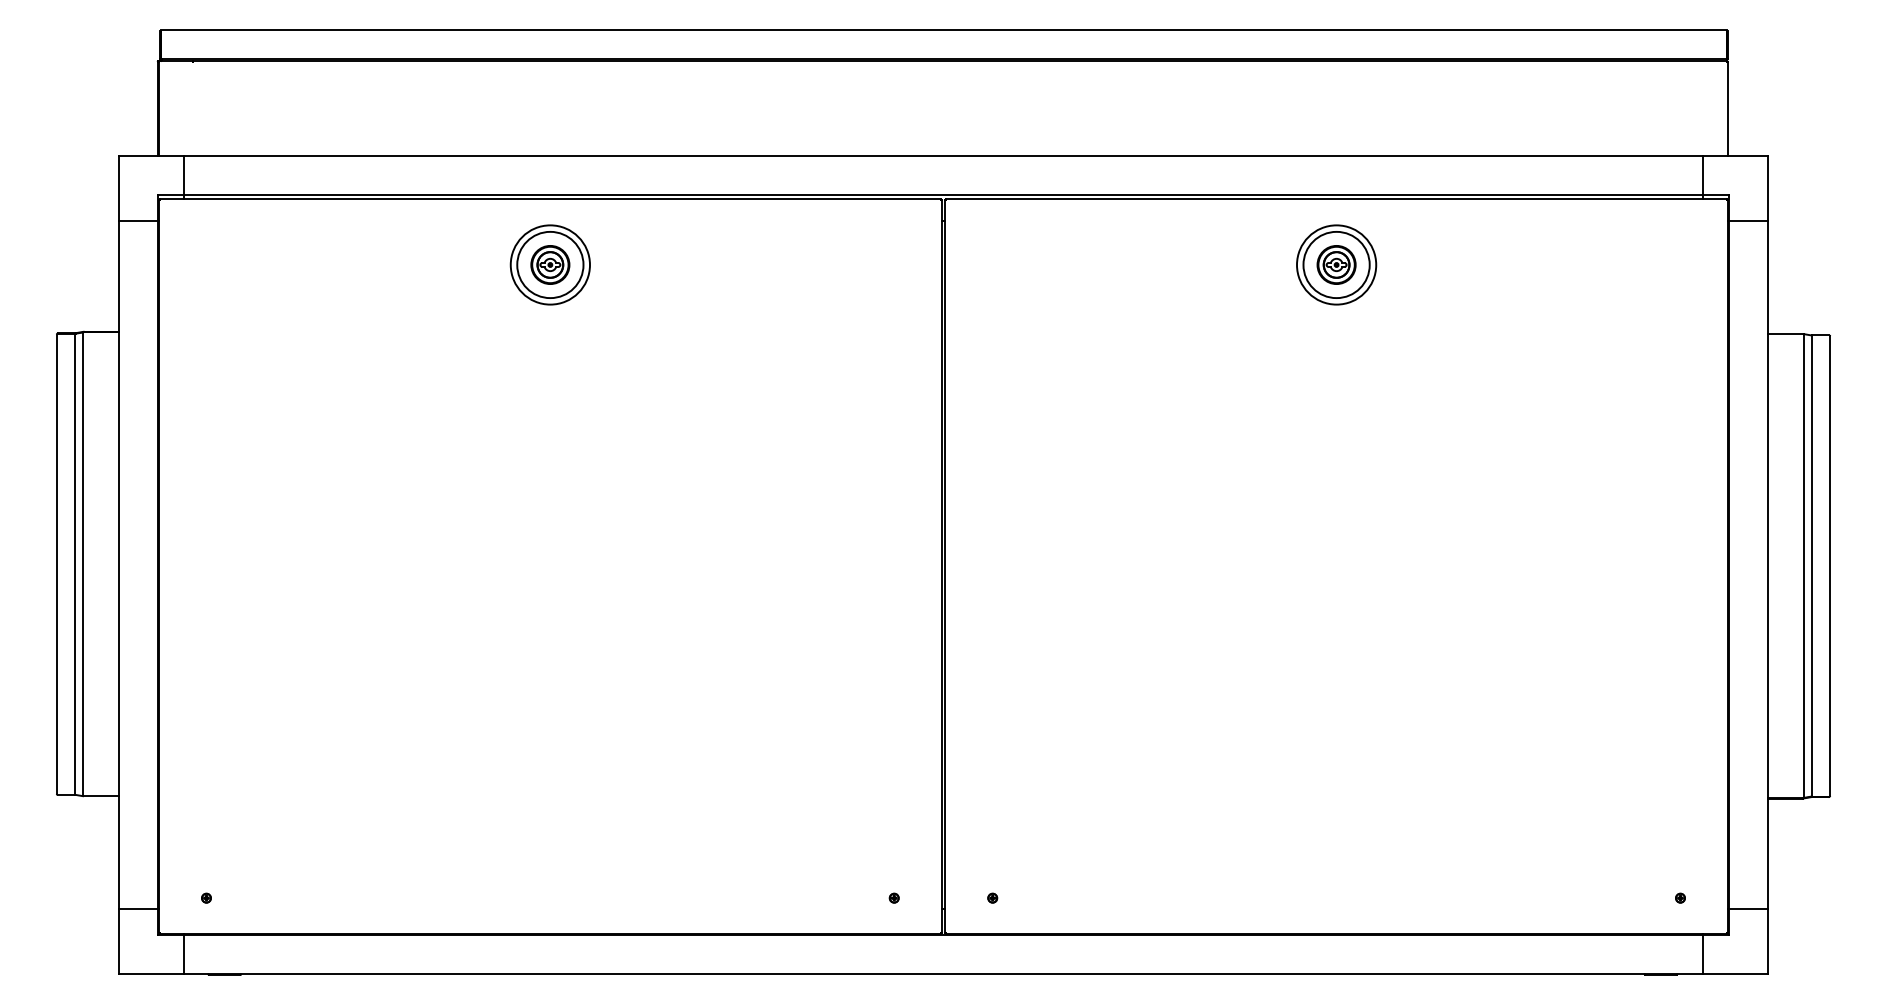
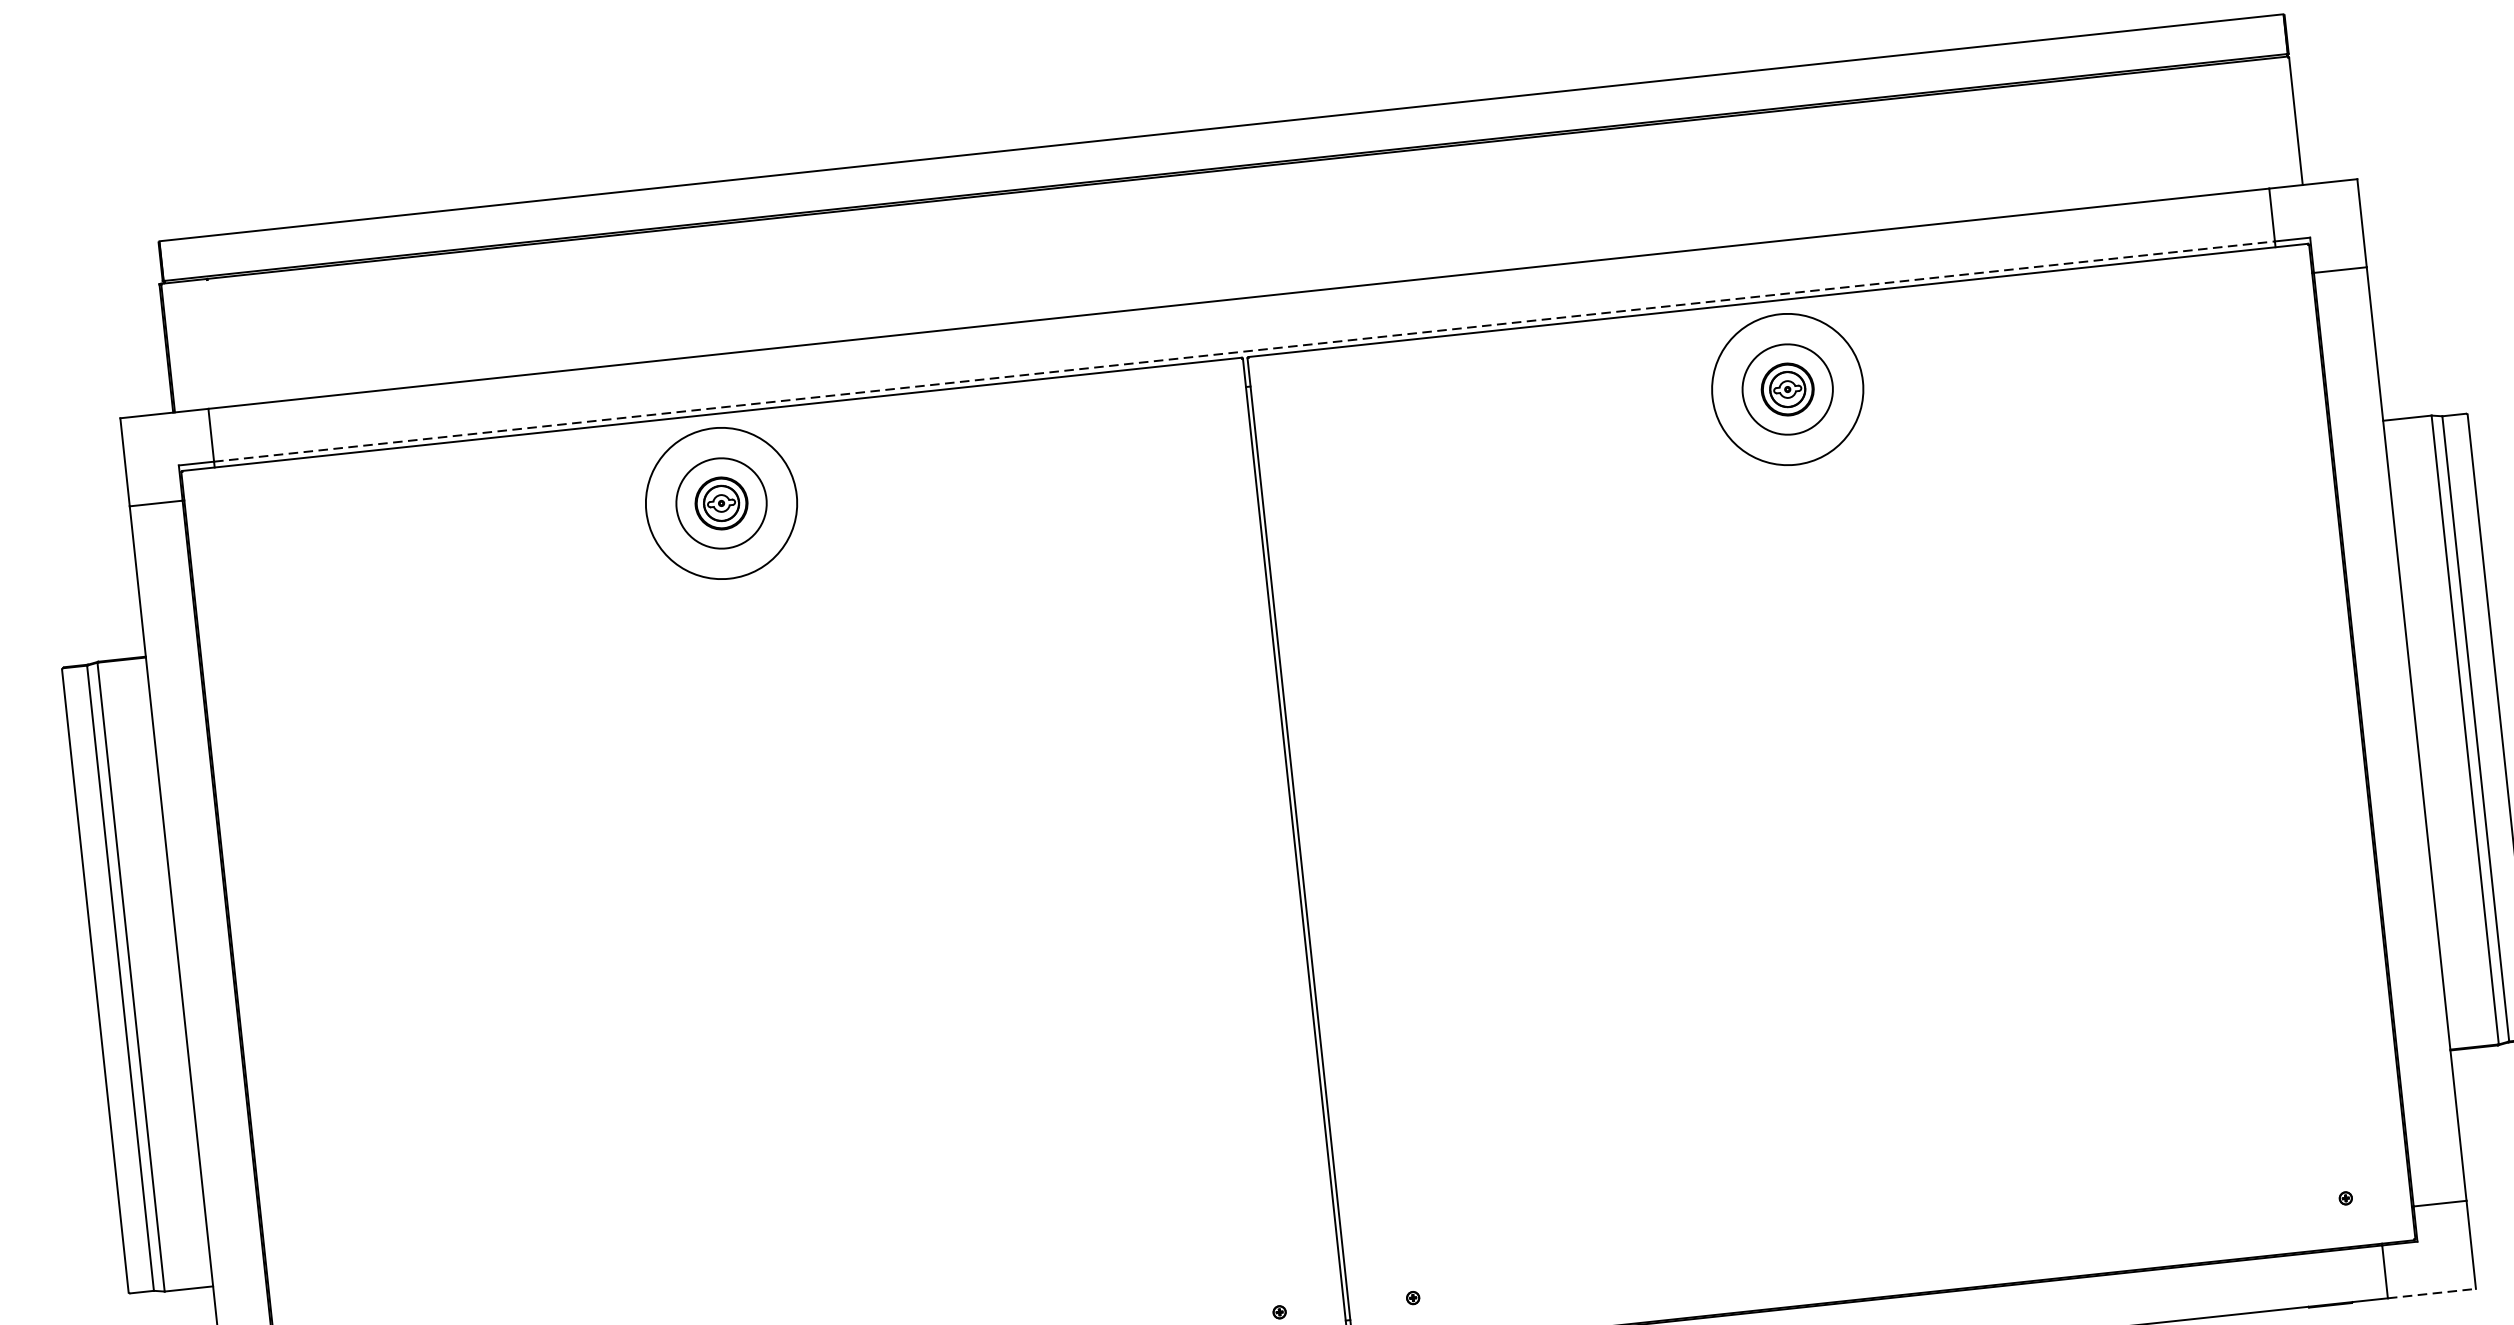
line: (943, 194) -> (1244, 350), solid -> dashed
circle: (550, 264) -> (721, 502), size x1.4
circle: (1336, 264) -> (1787, 388), size x1.4
line: (1736, 974) -> (2432, 1293), solid -> dashed

